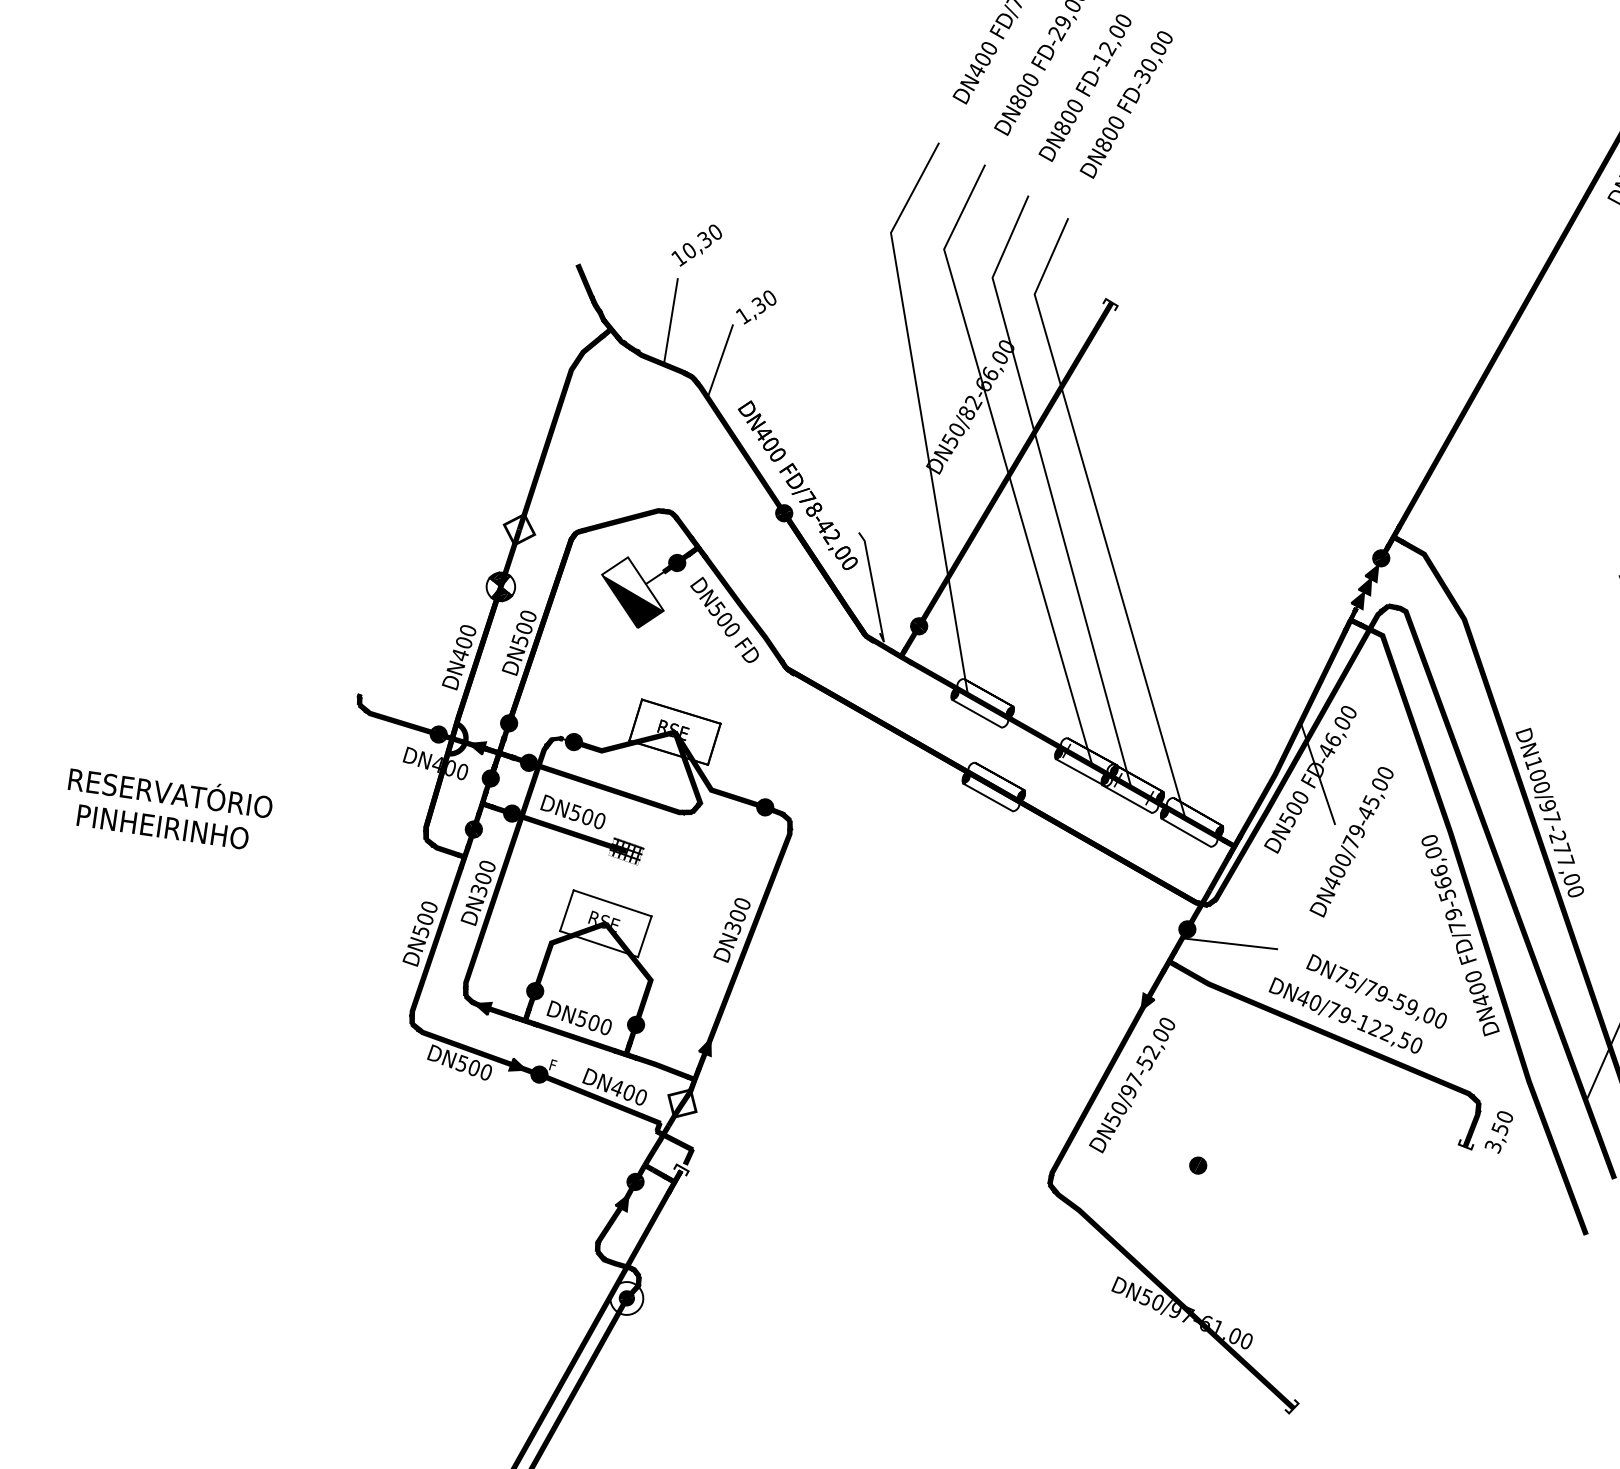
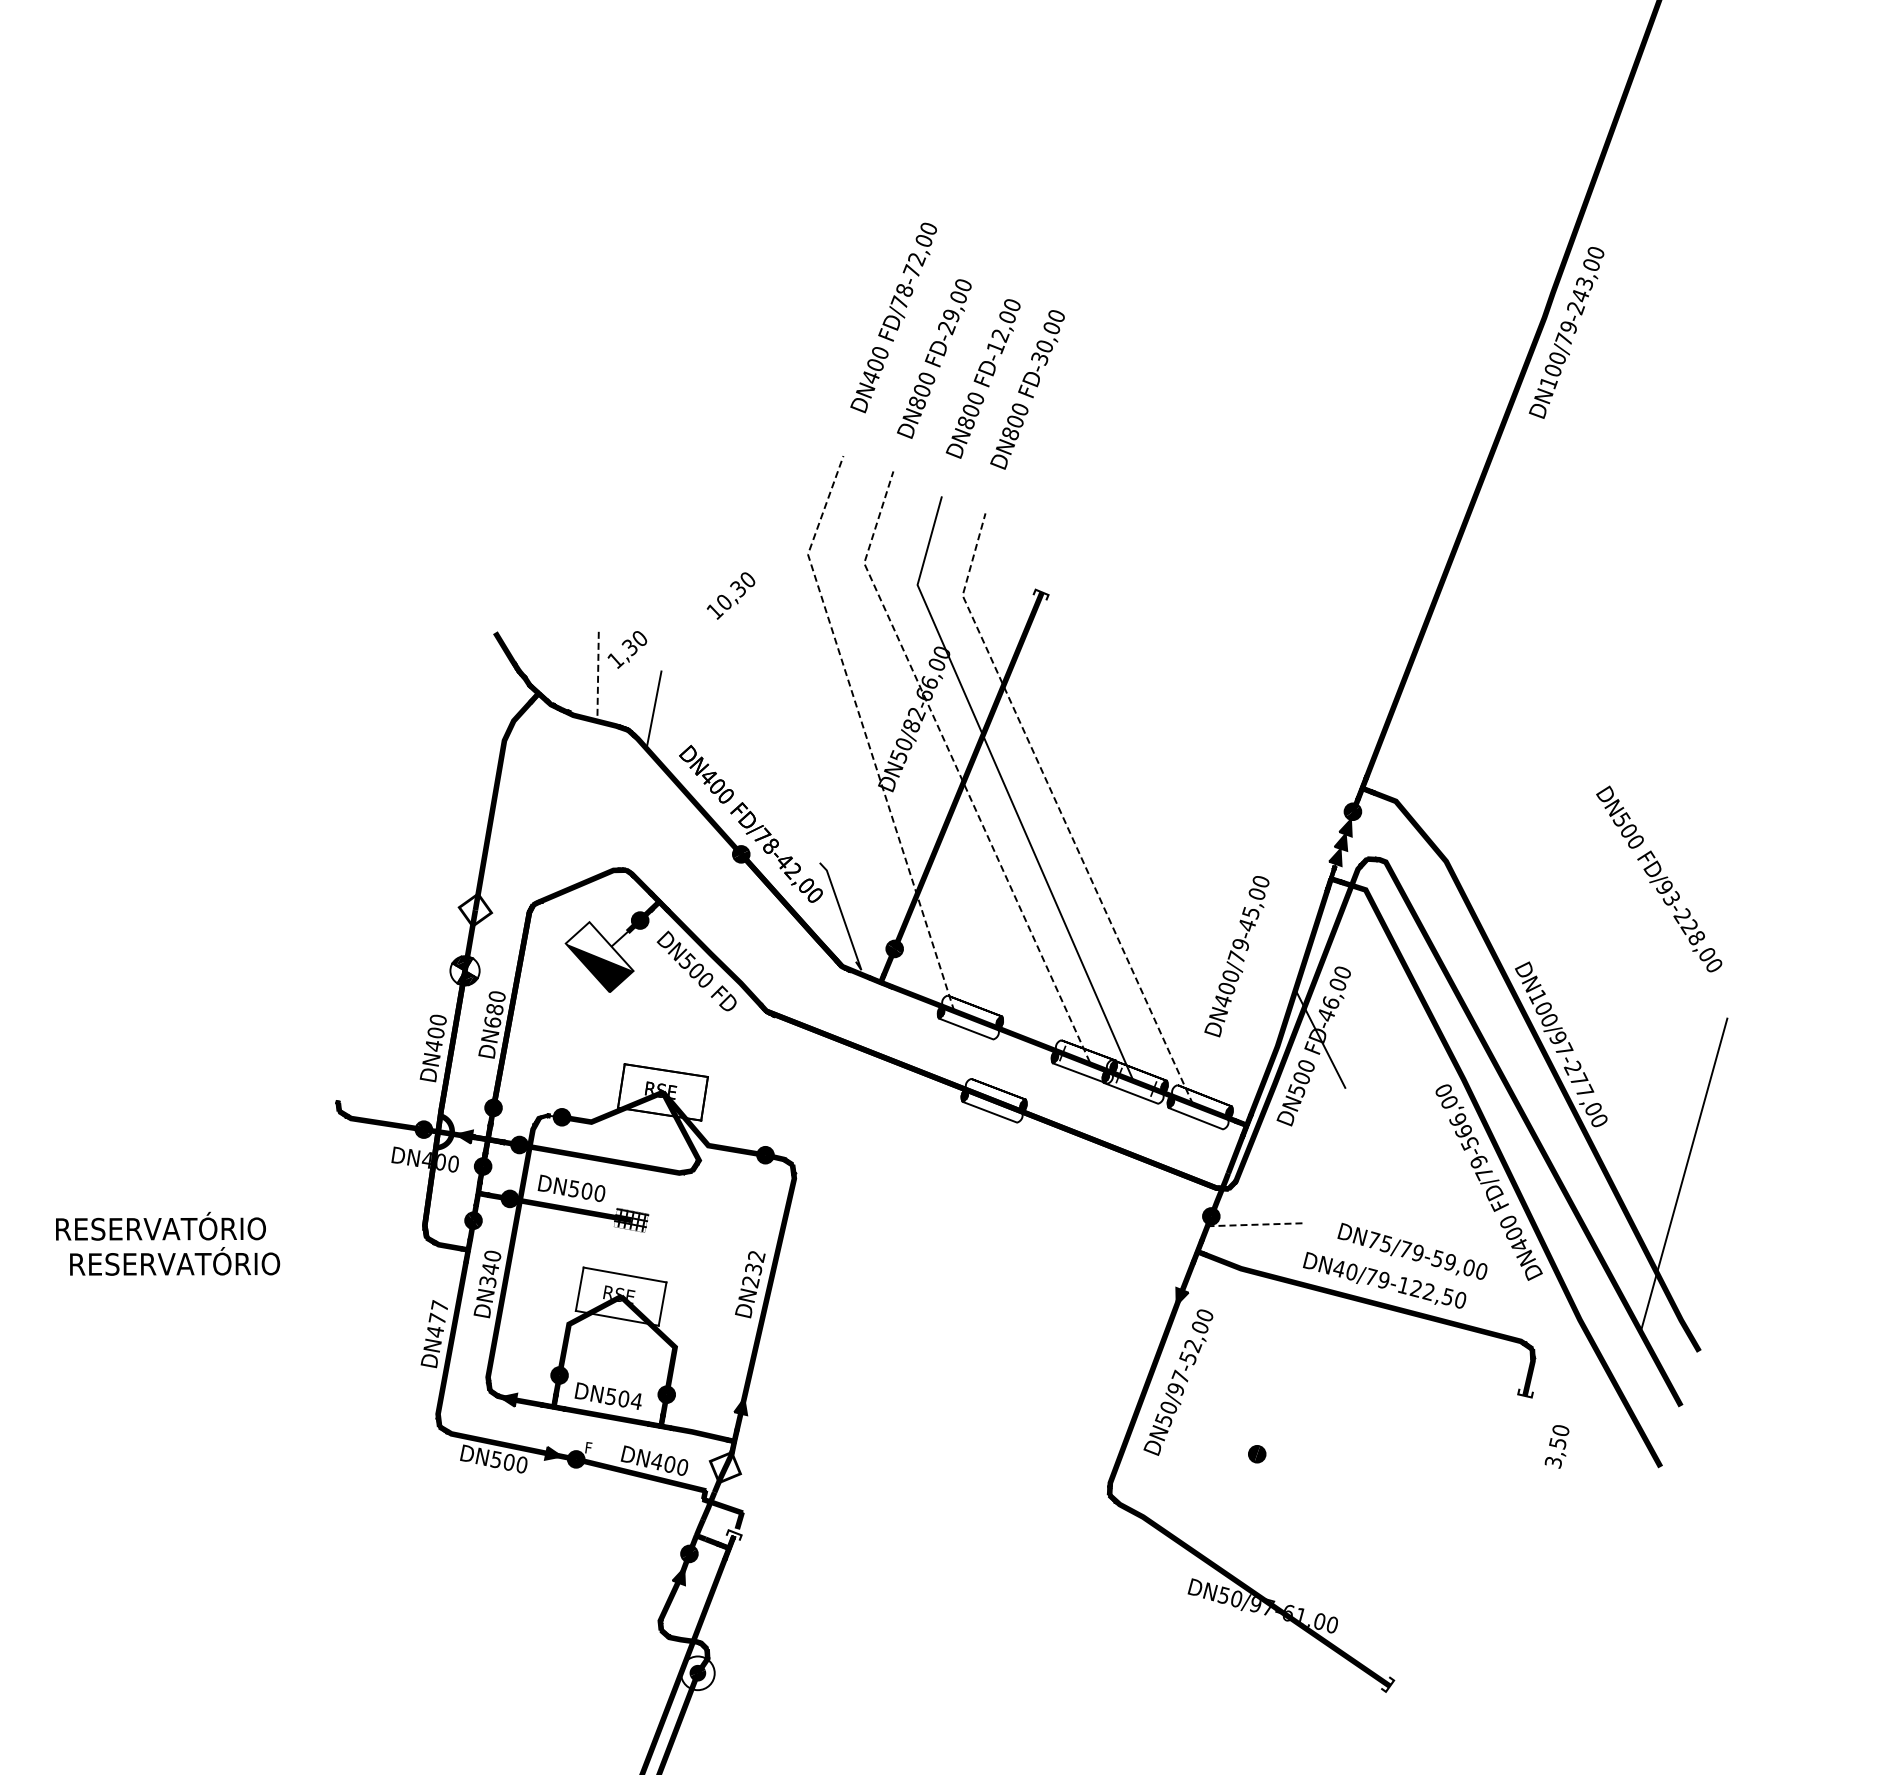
text: (696, 244) -> (730, 595), moved
text: (756, 307) -> (627, 649), moved
line: (671, 321) -> (598, 676), solid -> dashed
line: (920, 412) -> (864, 732), solid -> dashed
line: (1004, 460) -> (956, 768), solid -> dashed
line: (1097, 515) -> (1059, 810), solid -> dashed
text: (521, 635) -> (493, 1016), DN500 -> DN680
text: (181, 827) -> (176, 1261), PINHEIRINHO -> RESERVATÓRIO
text: (1351, 841) -> (1236, 956), moved
text: (482, 878) -> (489, 1269), DN300 -> DN340
text: (737, 916) -> (753, 1269), DN300 -> DN232
text: (425, 918) -> (437, 1318), DN500 -> DN477
line: (1230, 943) -> (1257, 1224), solid -> dashed
text: (606, 1026) -> (636, 1400), DN500 -> DN504
text: (1498, 1131) -> (1556, 1446), moved

